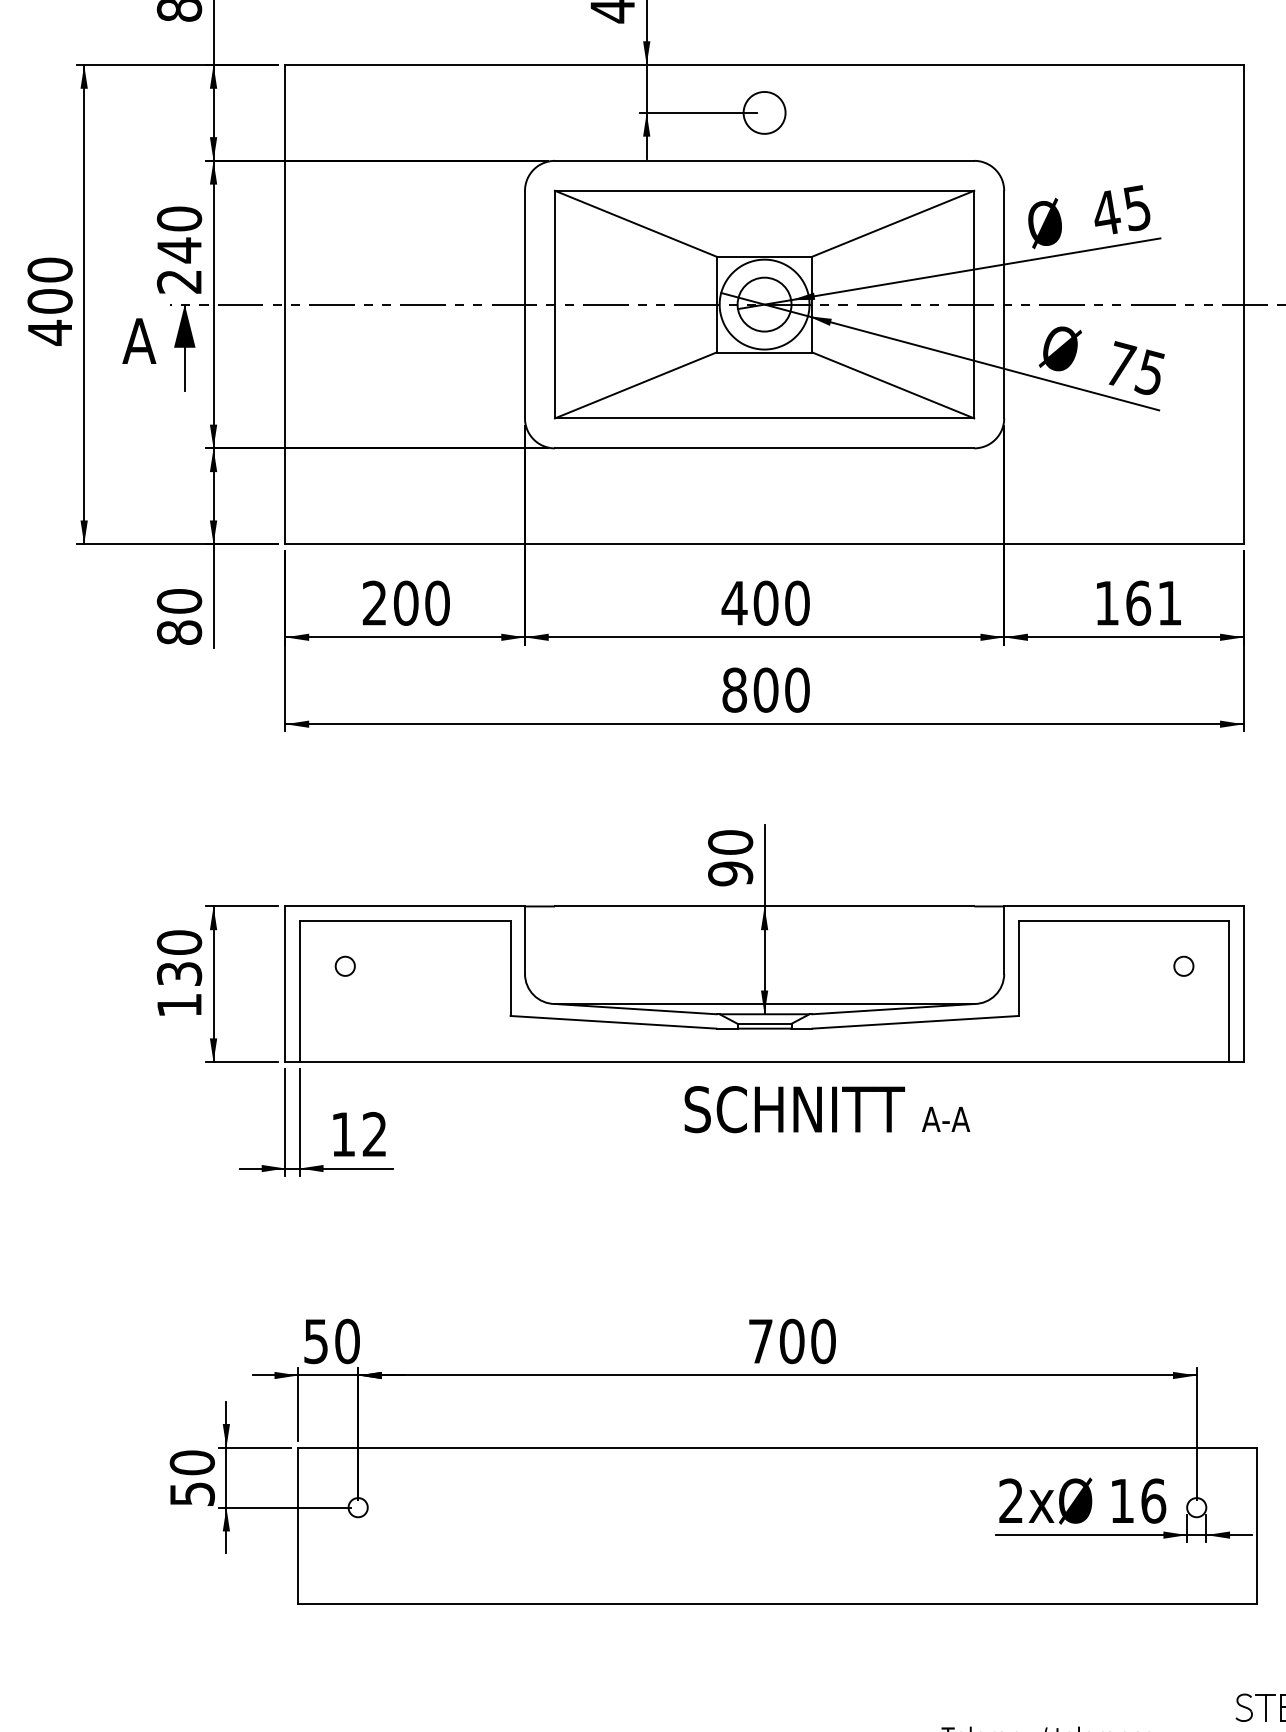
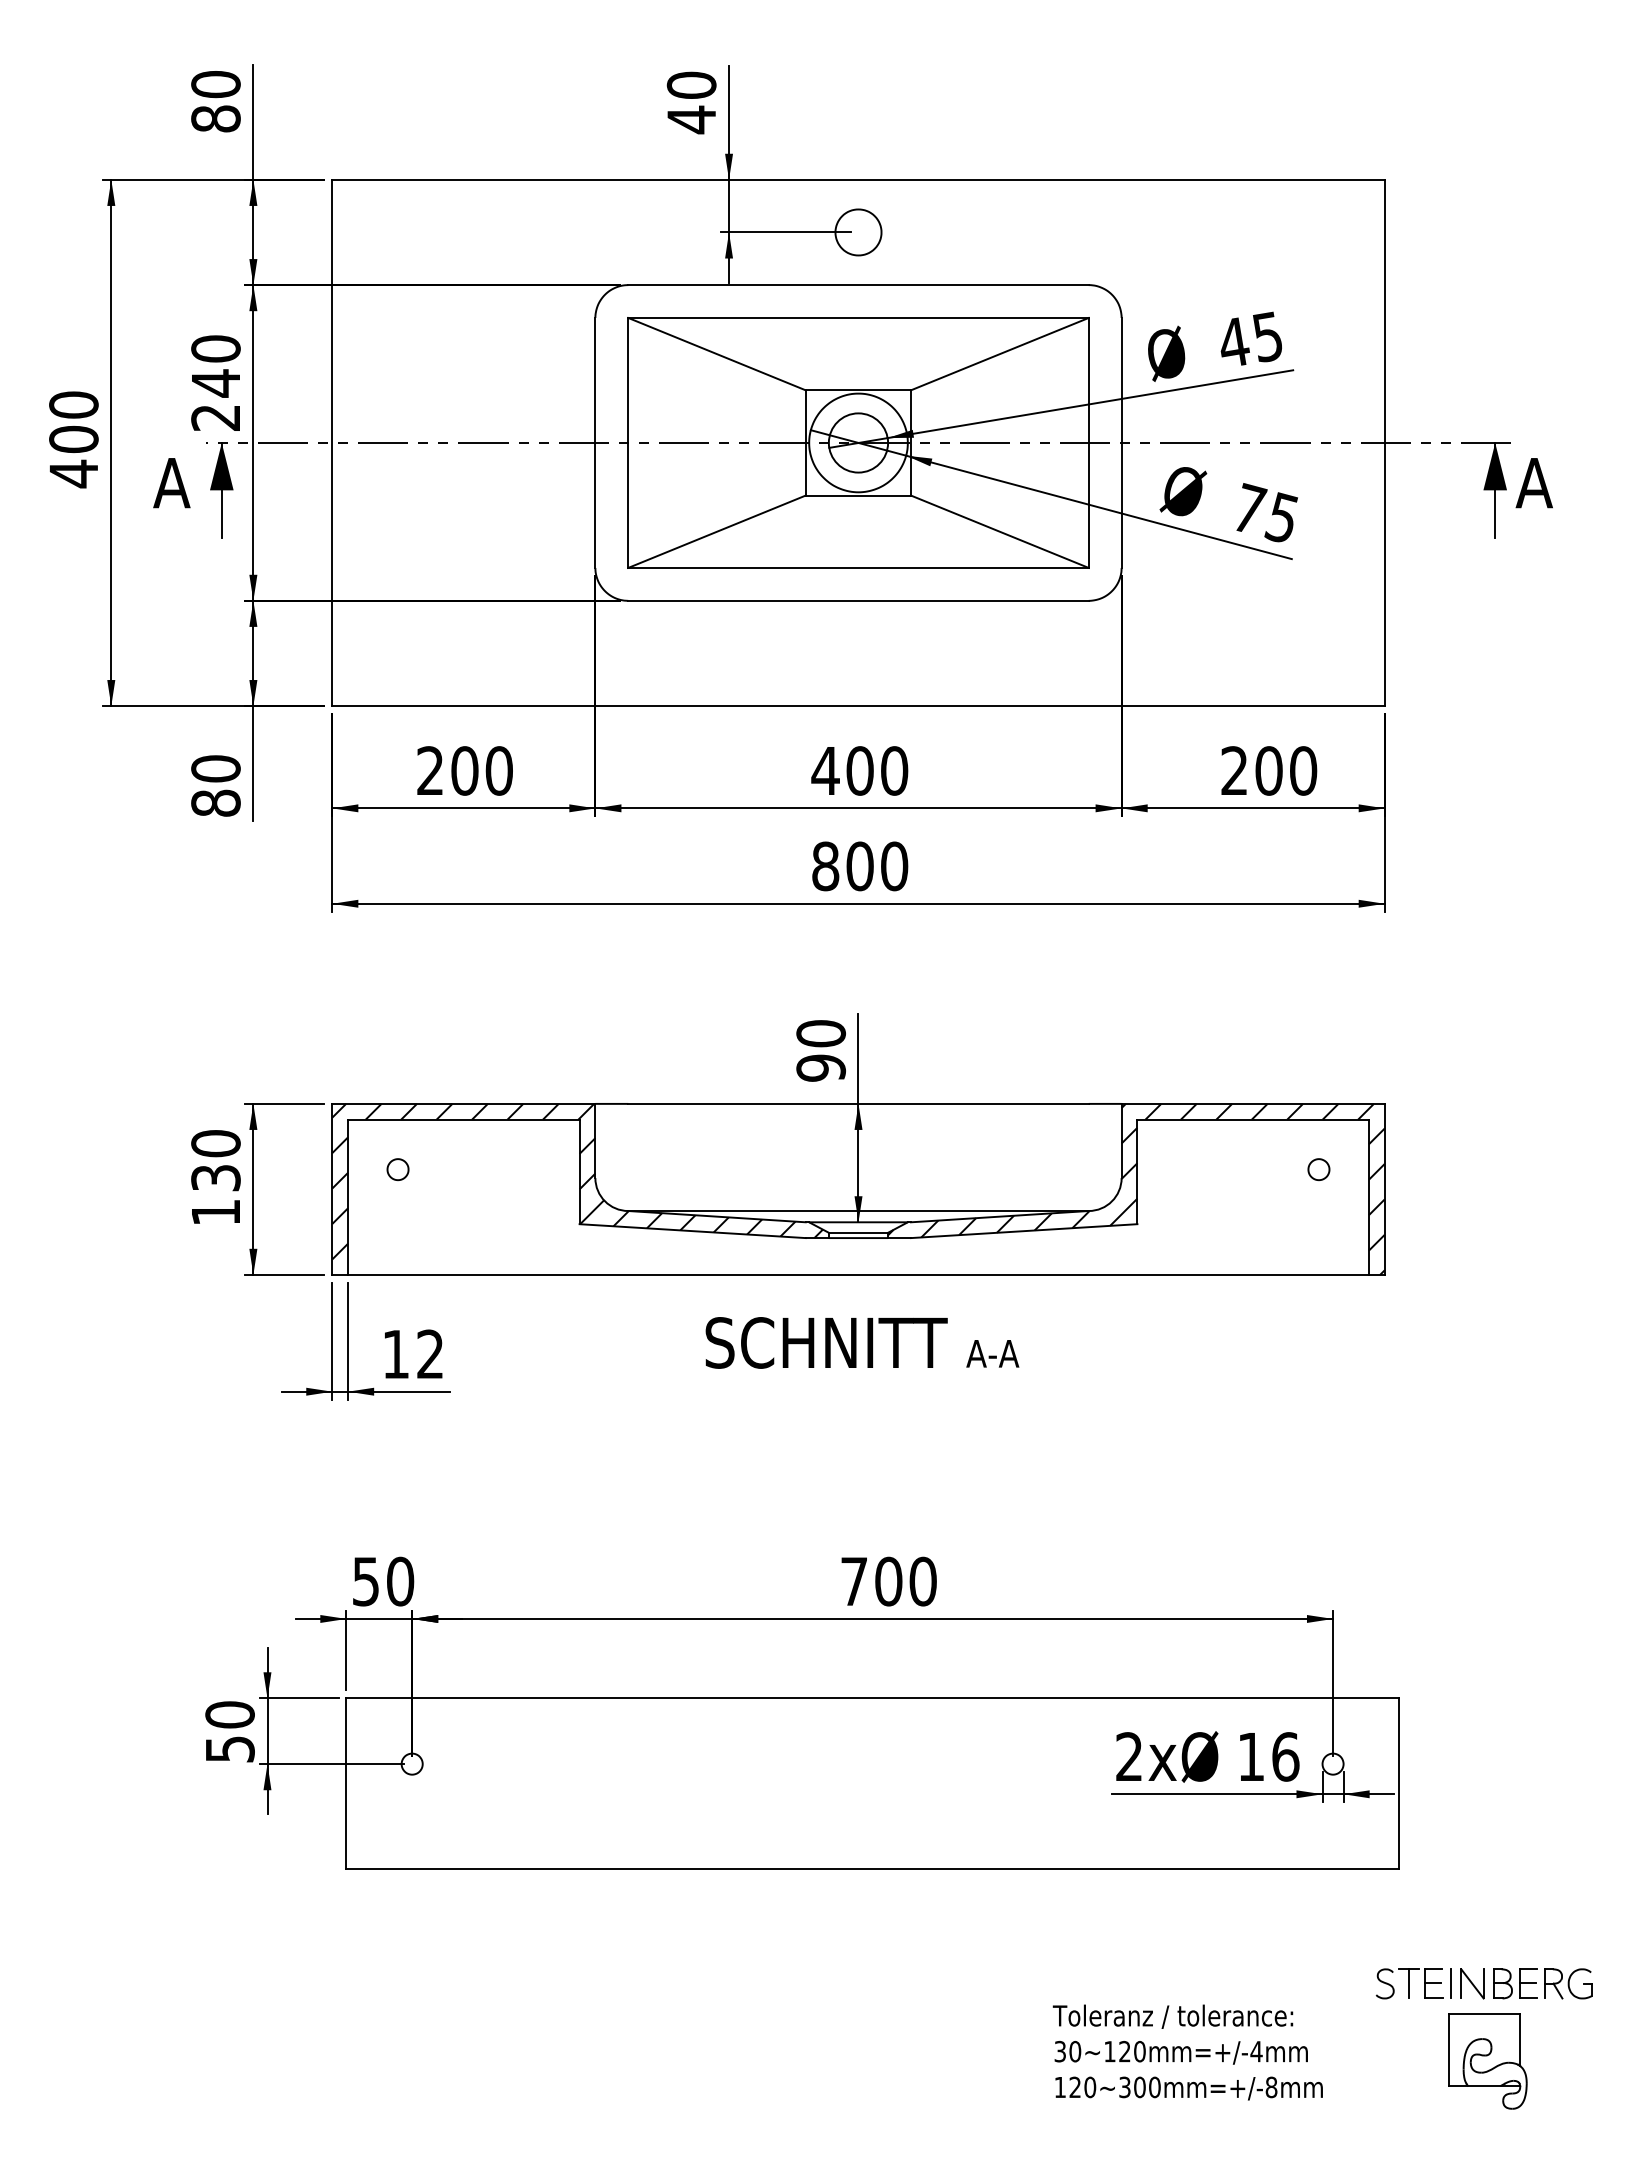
text: (1138, 602) -> (1269, 770), 161 -> 200
hatch: (508, 977) -> (577, 1181), added
hatch: (1017, 983) -> (1136, 1188), added
text: (827, 1109) -> (862, 1342), moved

